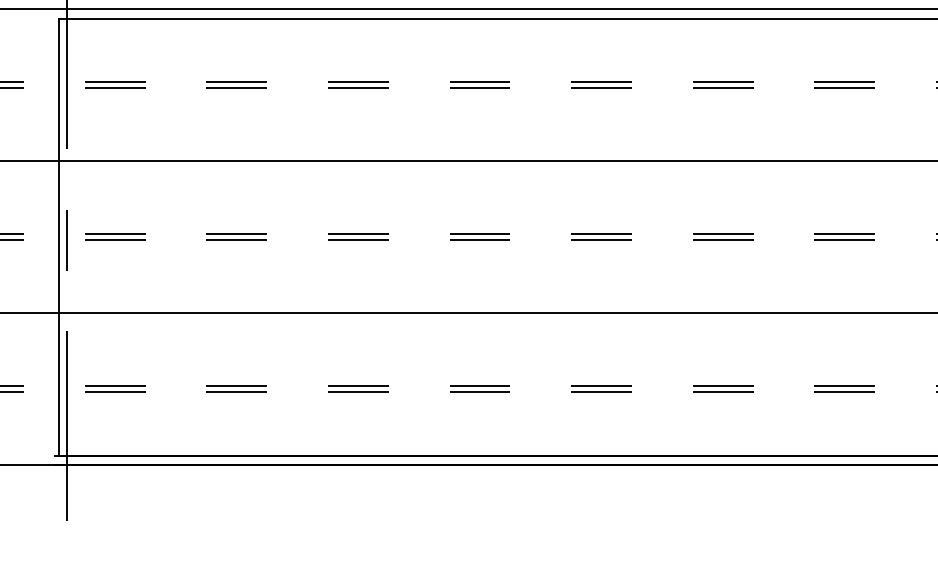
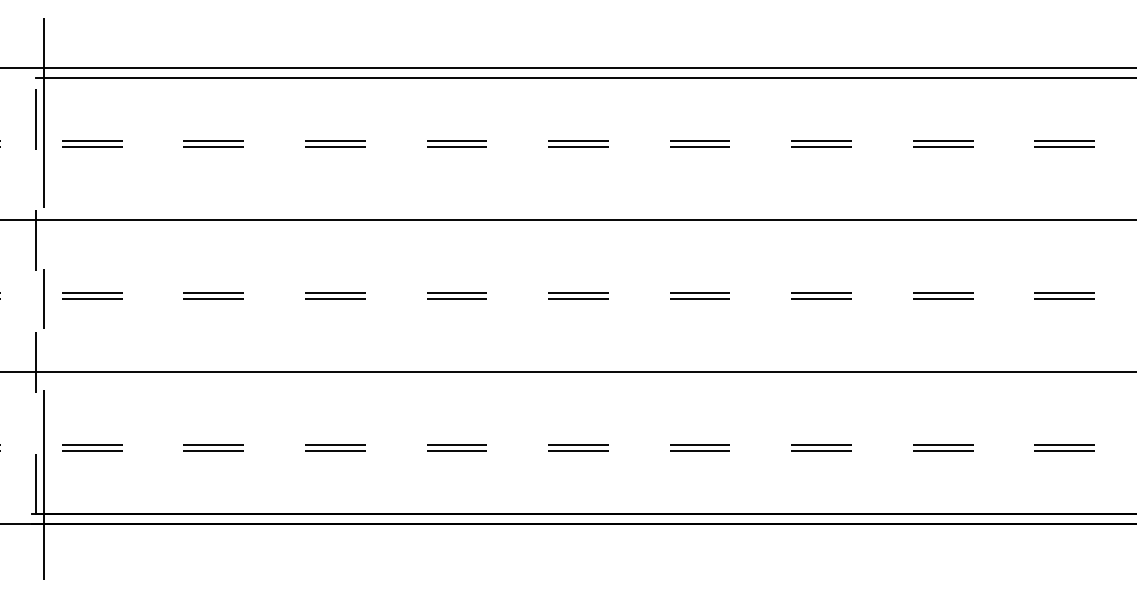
line: (58, 236) -> (35, 295), solid -> dashed

